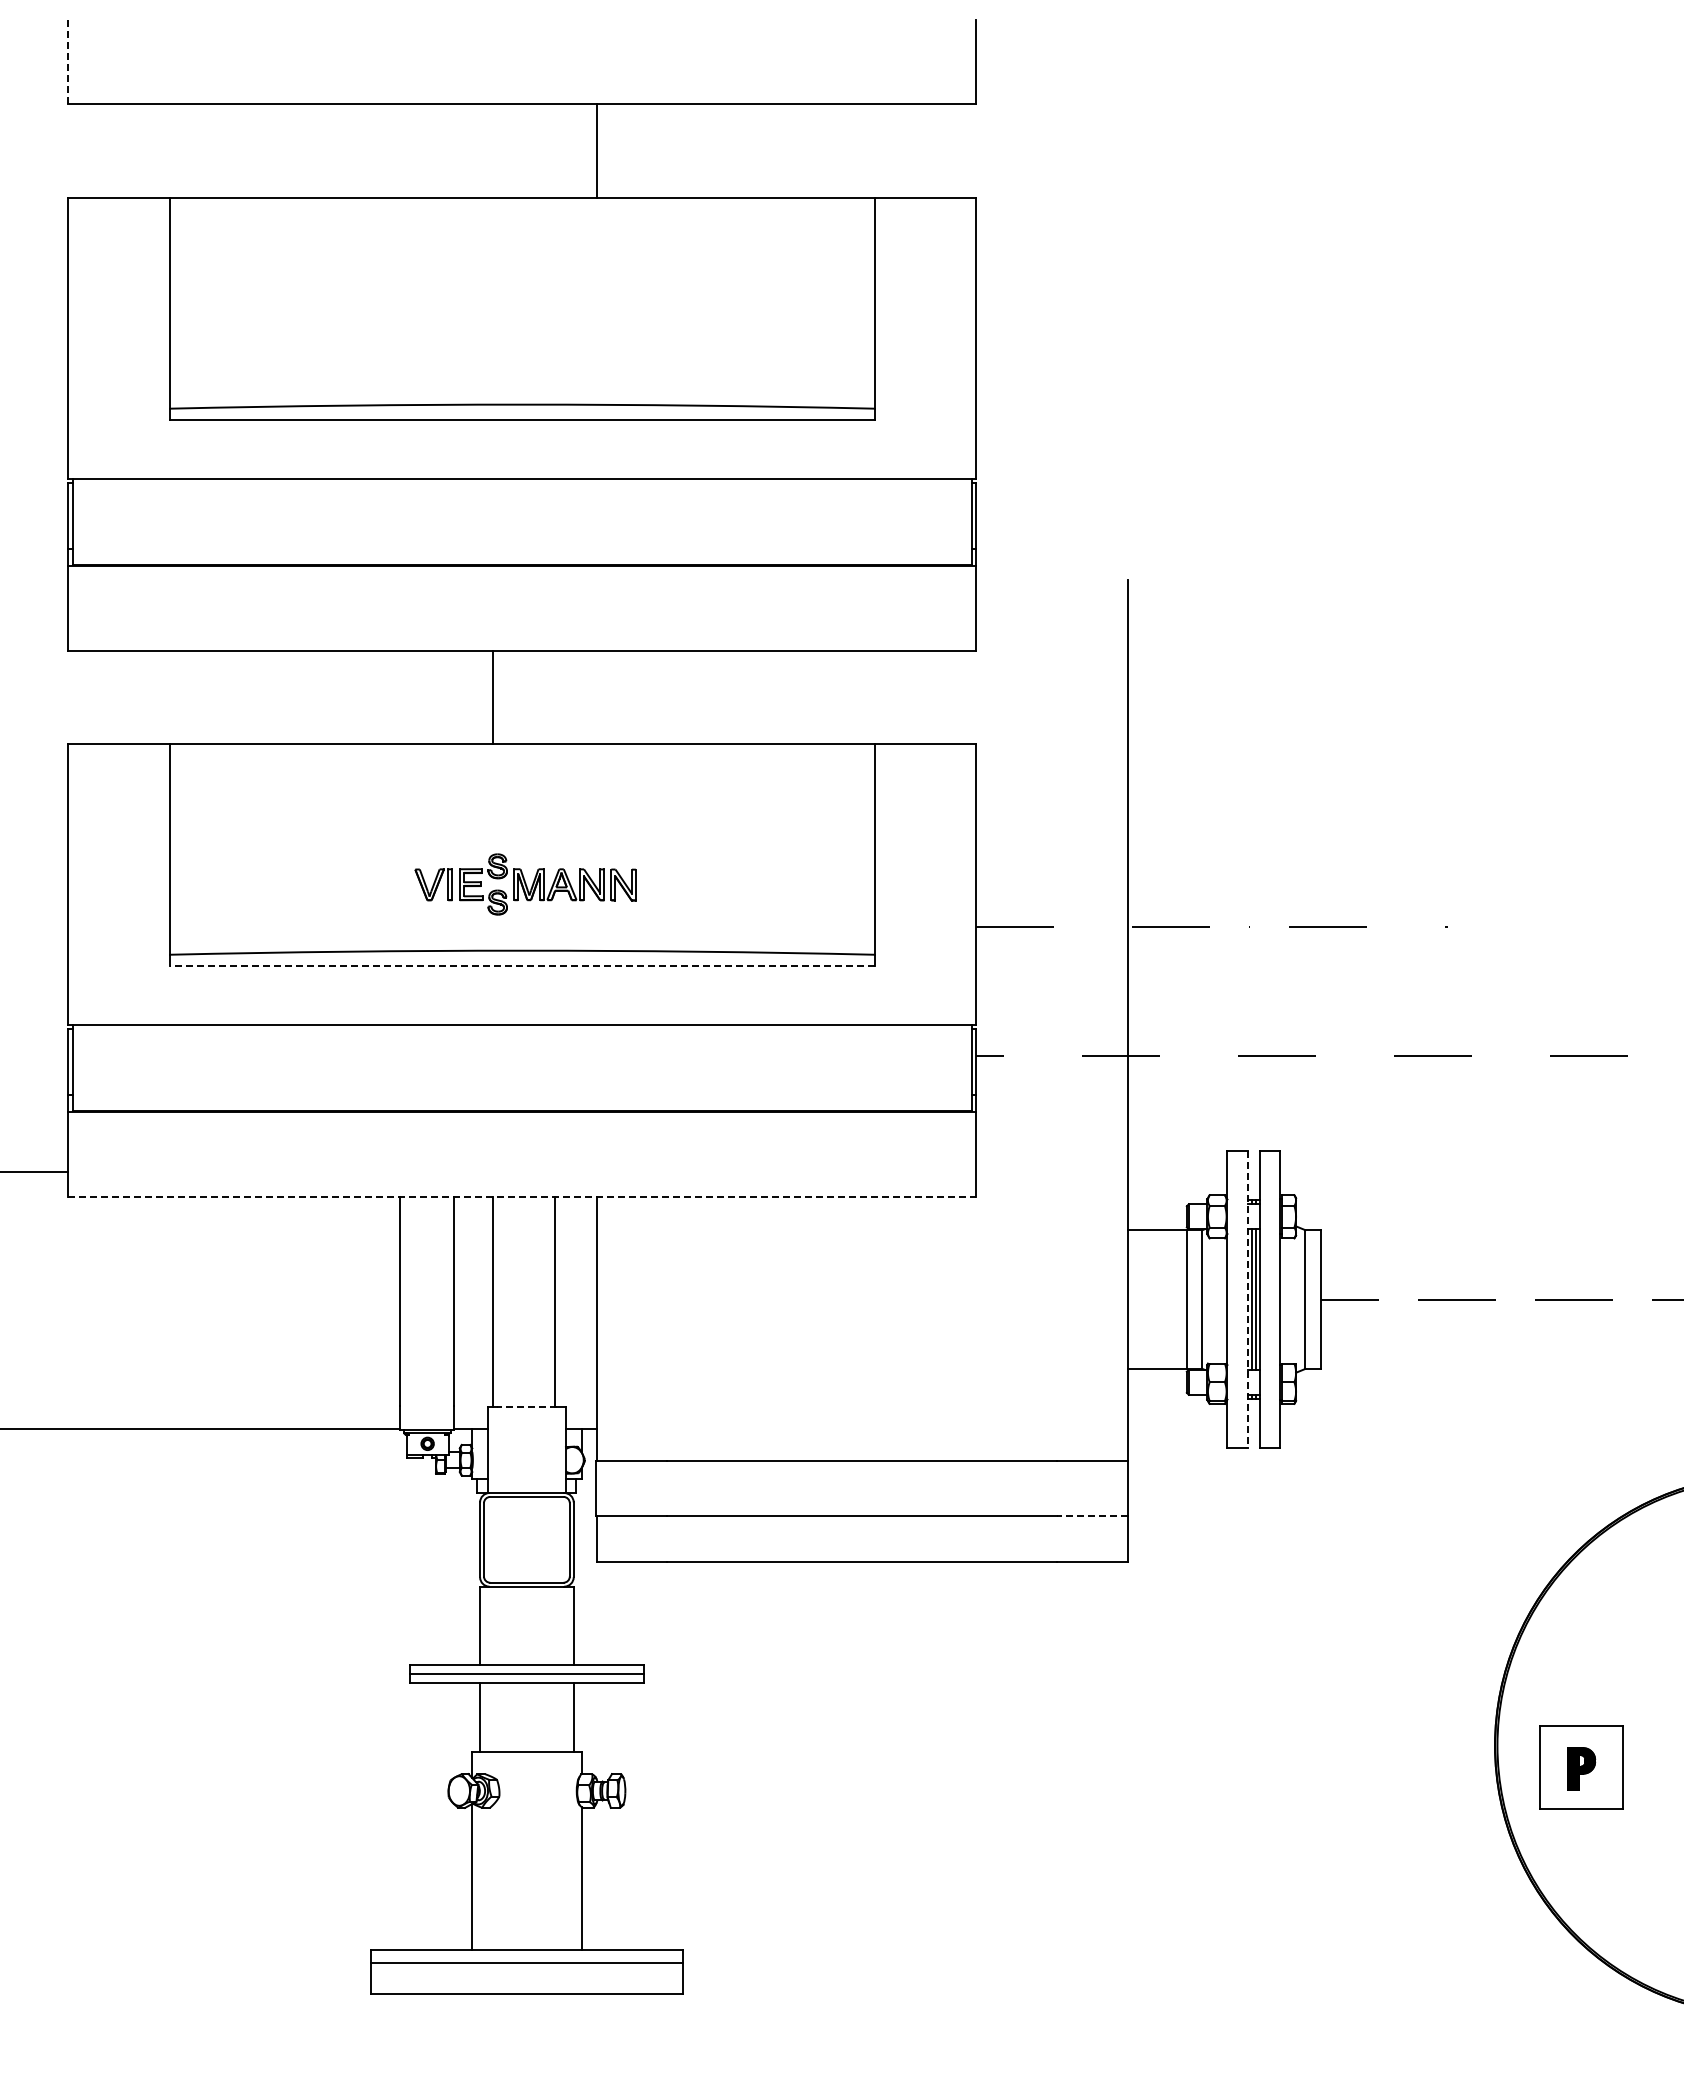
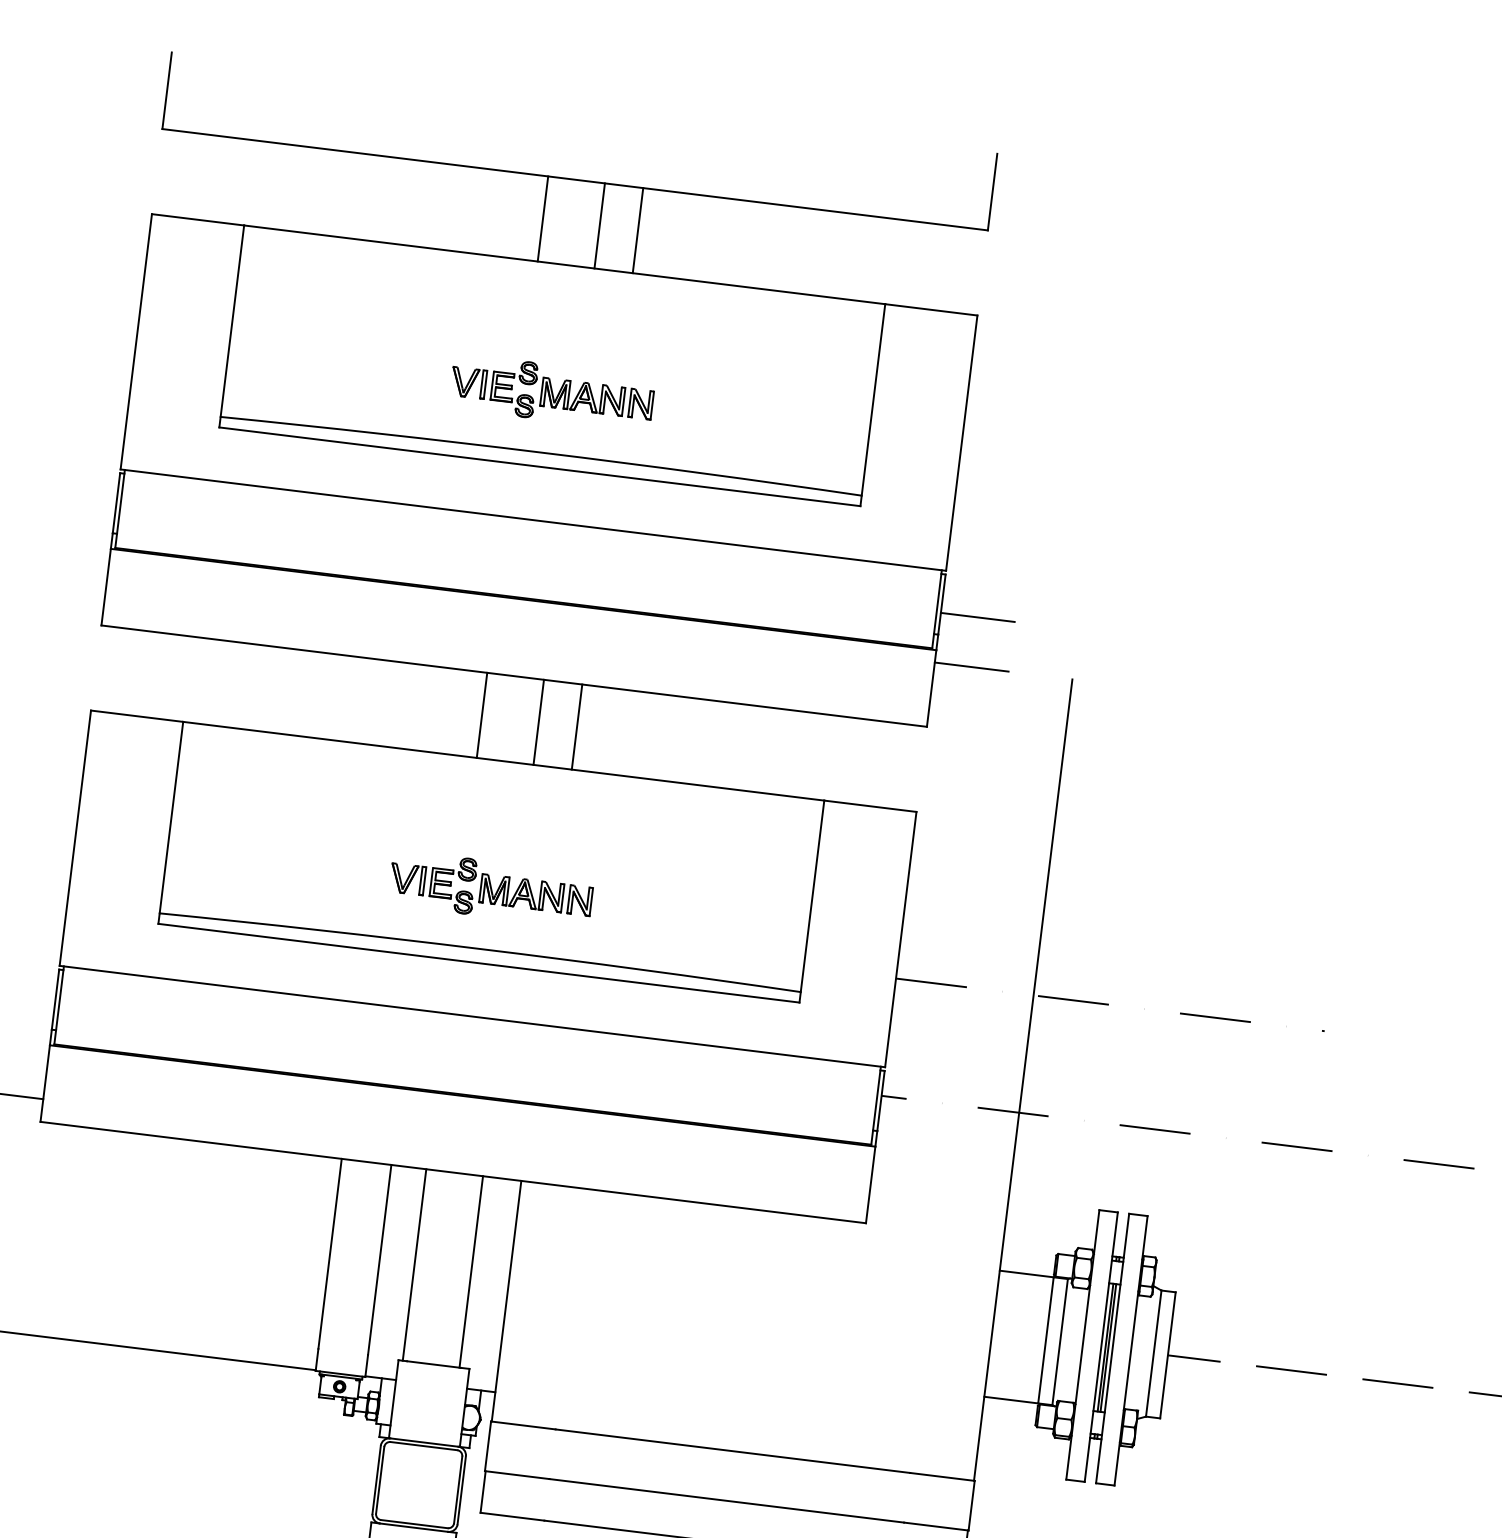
line: (68, 62) -> (167, 90), dashed -> solid
line: (492, 151) -> (542, 219), added
line: (555, 151) -> (600, 226), added
part: (525, 338) -> (552, 392), added
line: (1016, 525) -> (977, 617), added
line: (1016, 579) -> (971, 666), added
line: (555, 697) -> (539, 722), added
line: (597, 697) -> (577, 727), added
line: (522, 966) -> (479, 963), dashed -> solid
line: (522, 1196) -> (453, 1172), dashed -> solid
line: (1247, 1300) -> (1100, 1347), dashed -> solid
line: (526, 1407) -> (433, 1364), dashed -> solid
line: (1092, 1515) -> (936, 1526), dashed -> solid

